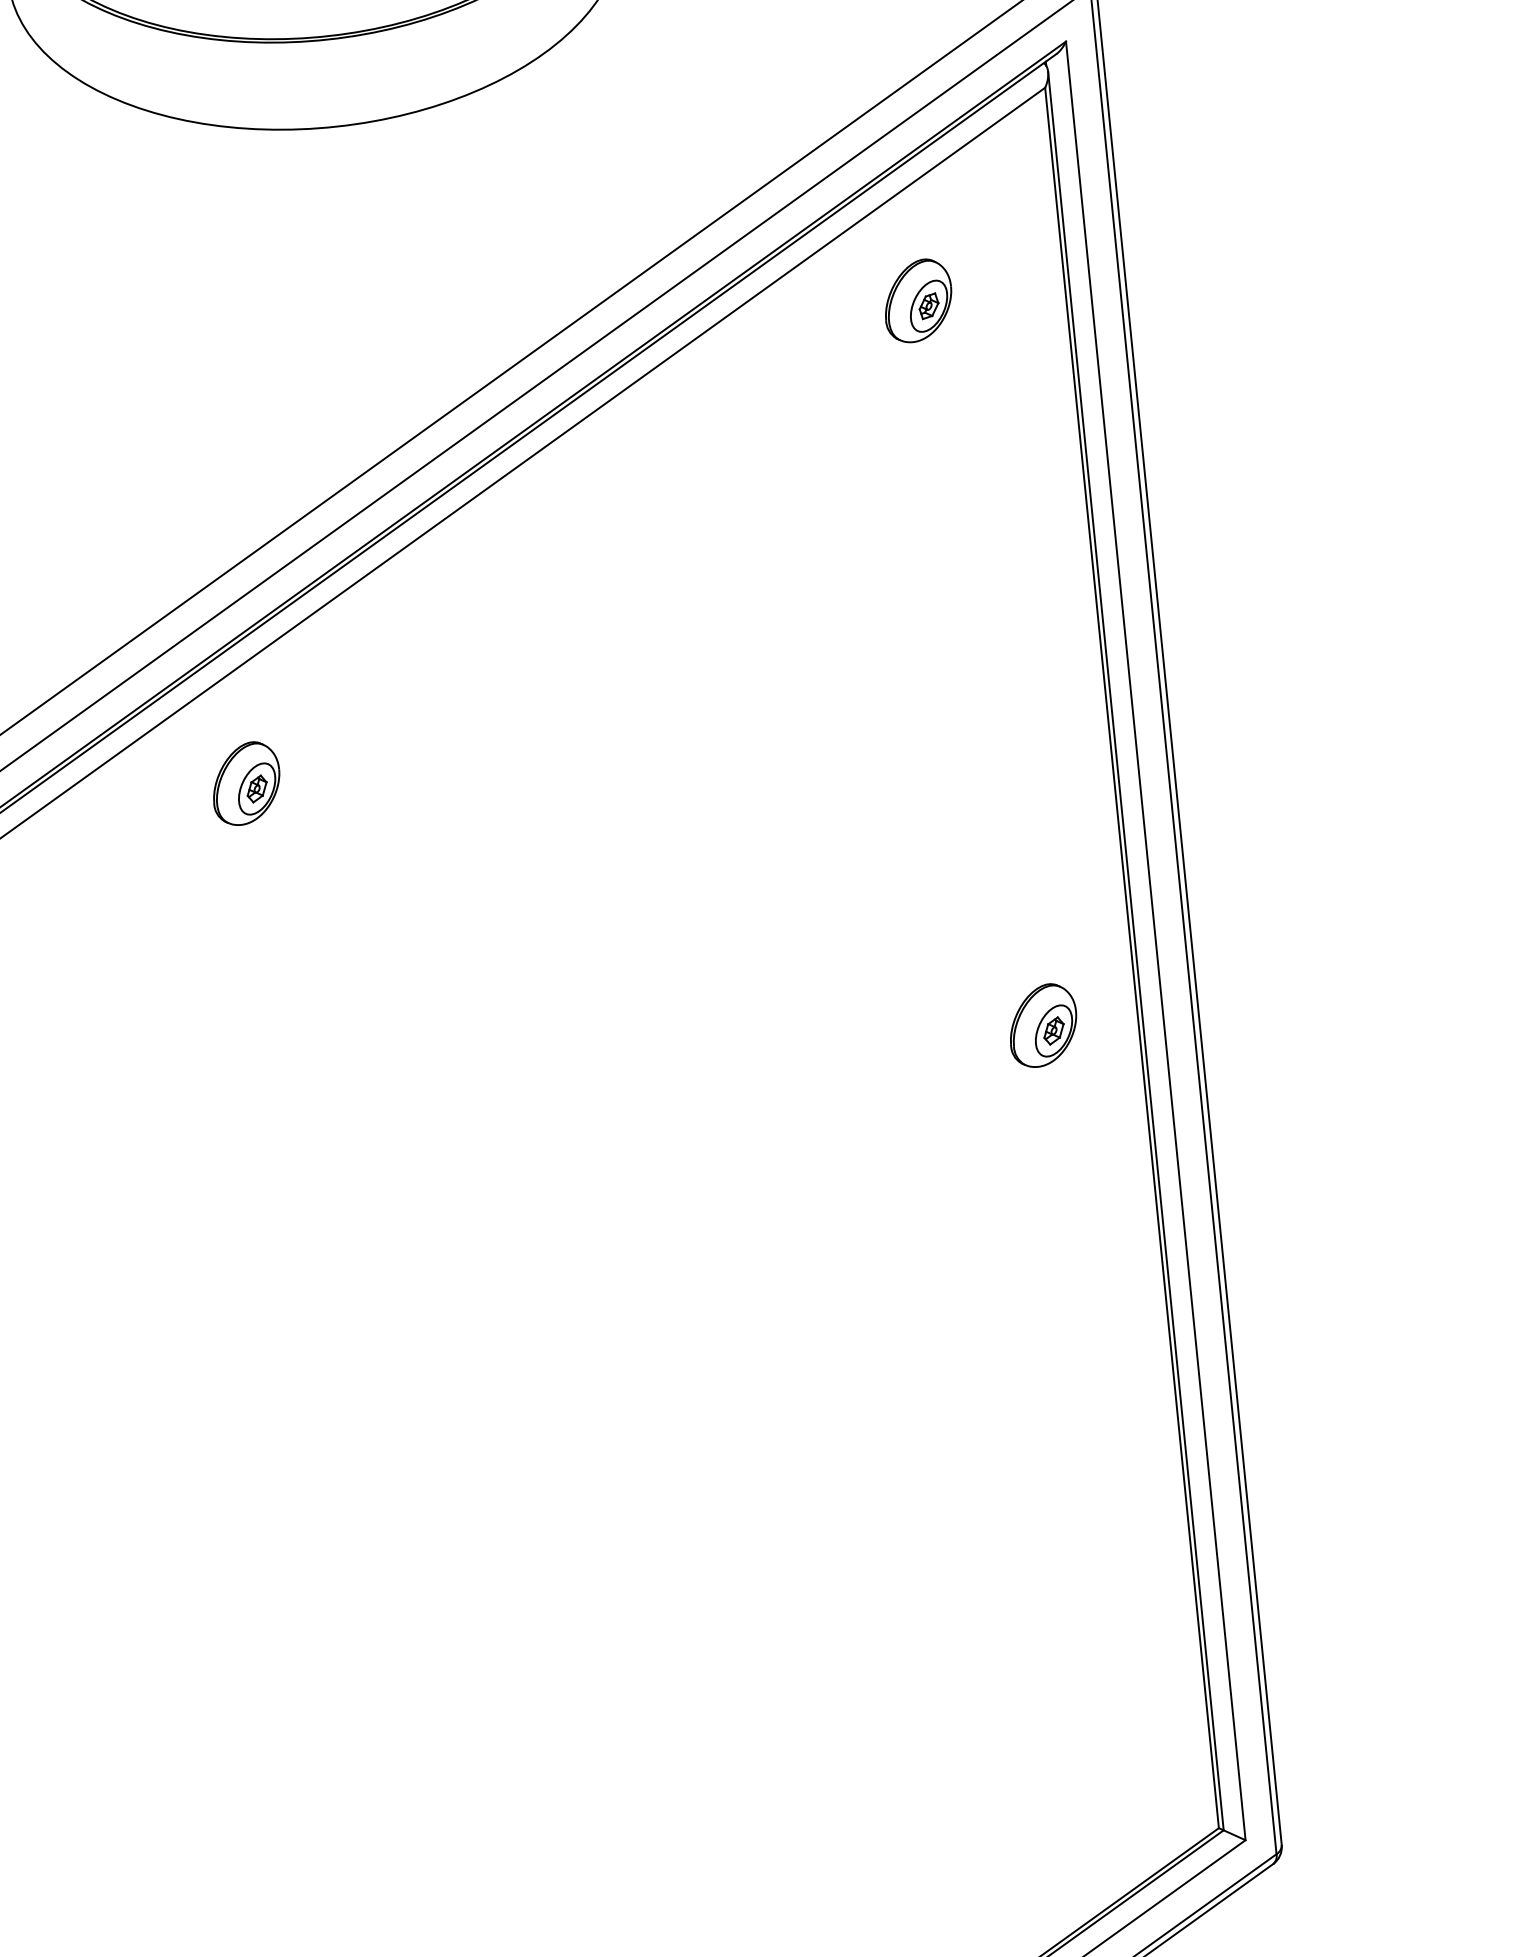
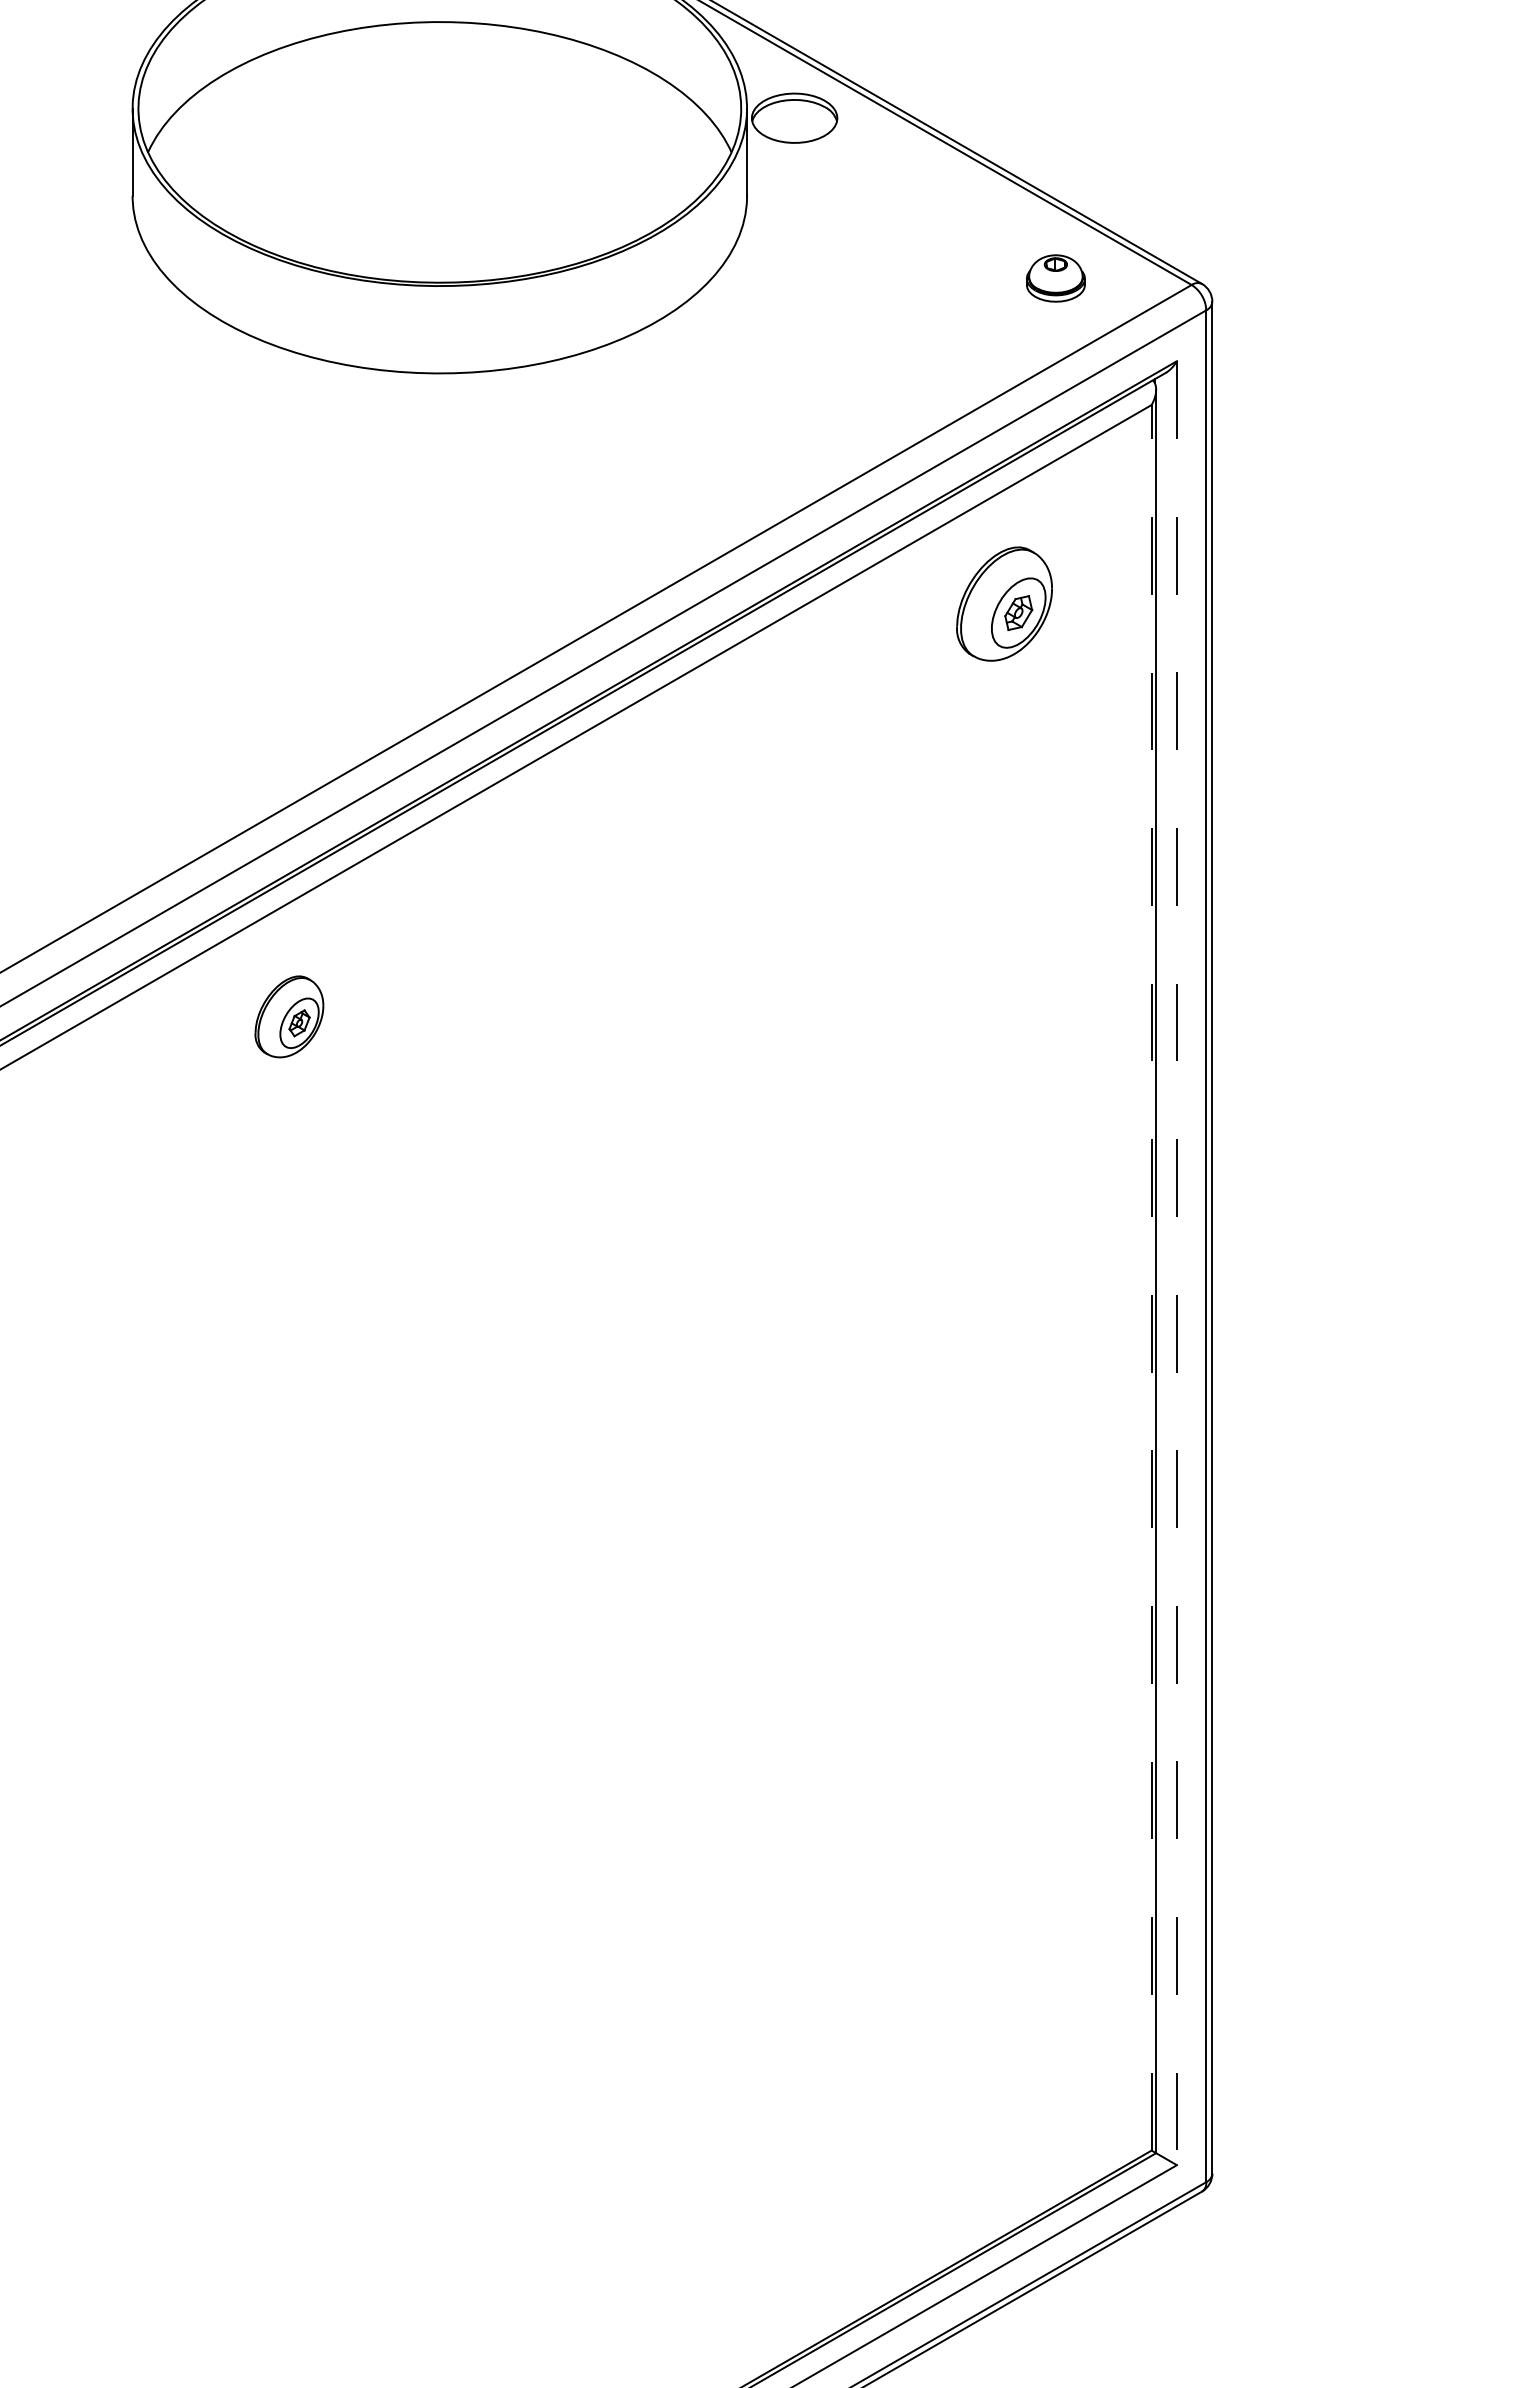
part: (918, 300) -> (1004, 603), size x1.4
line: (1155, 941) -> (1176, 1263), solid -> dashed
line: (1131, 957) -> (1151, 1277), solid -> dashed
part: (1042, 1024) -> (1056, 1335), removed

